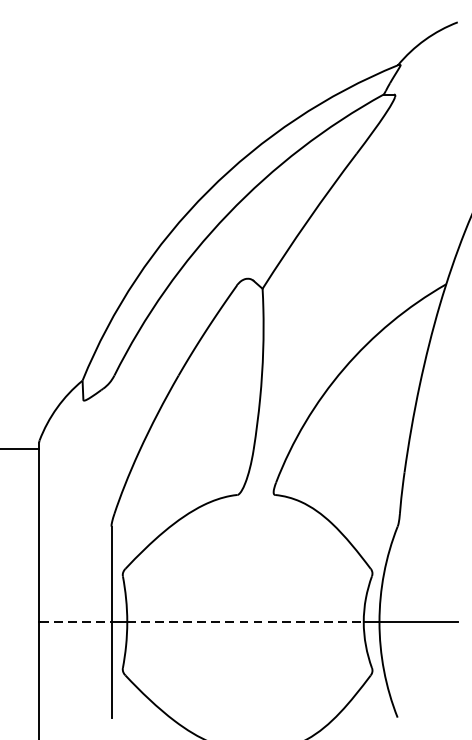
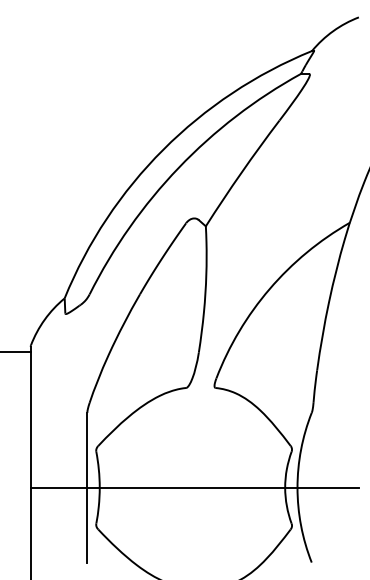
line: (75, 621) -> (59, 487), dashed -> solid
line: (245, 621) -> (192, 487), dashed -> solid

